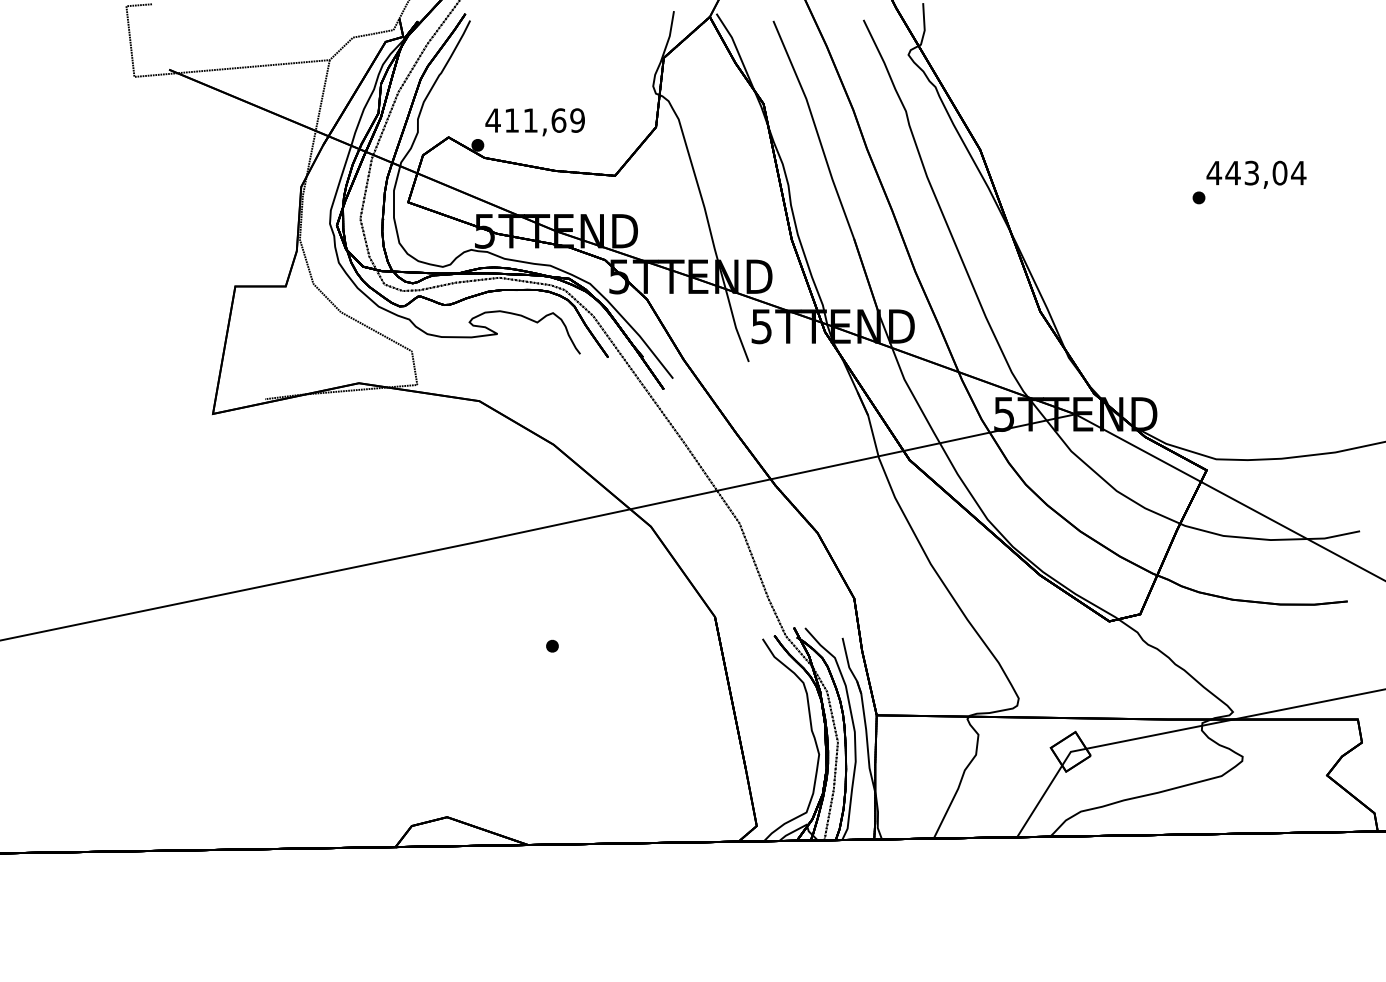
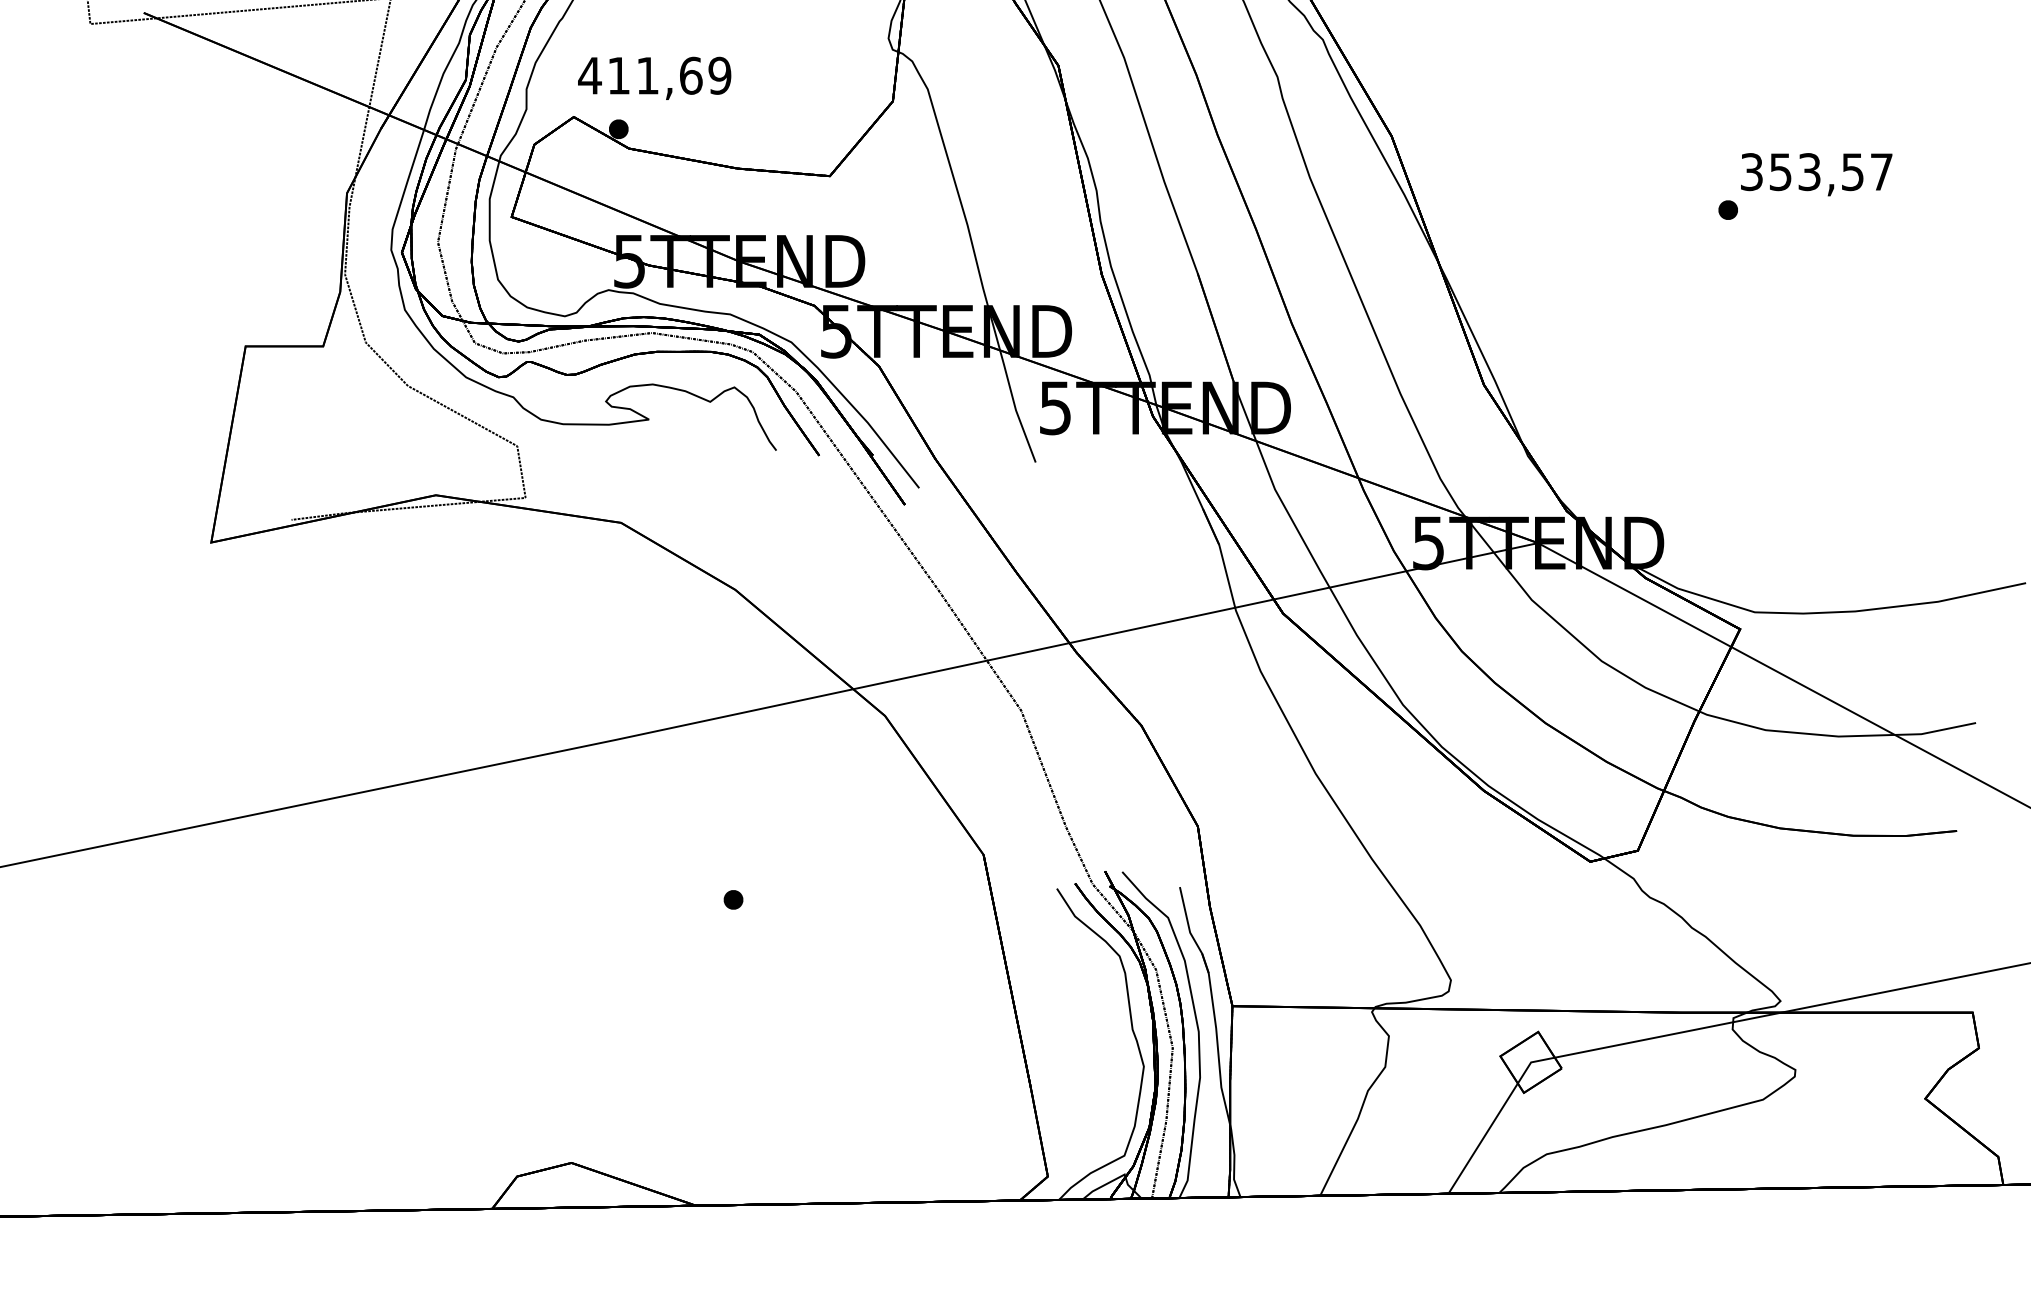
text: (534, 122) -> (653, 78), moved
text: (1256, 172) -> (1816, 171), 443,04 -> 353,57

